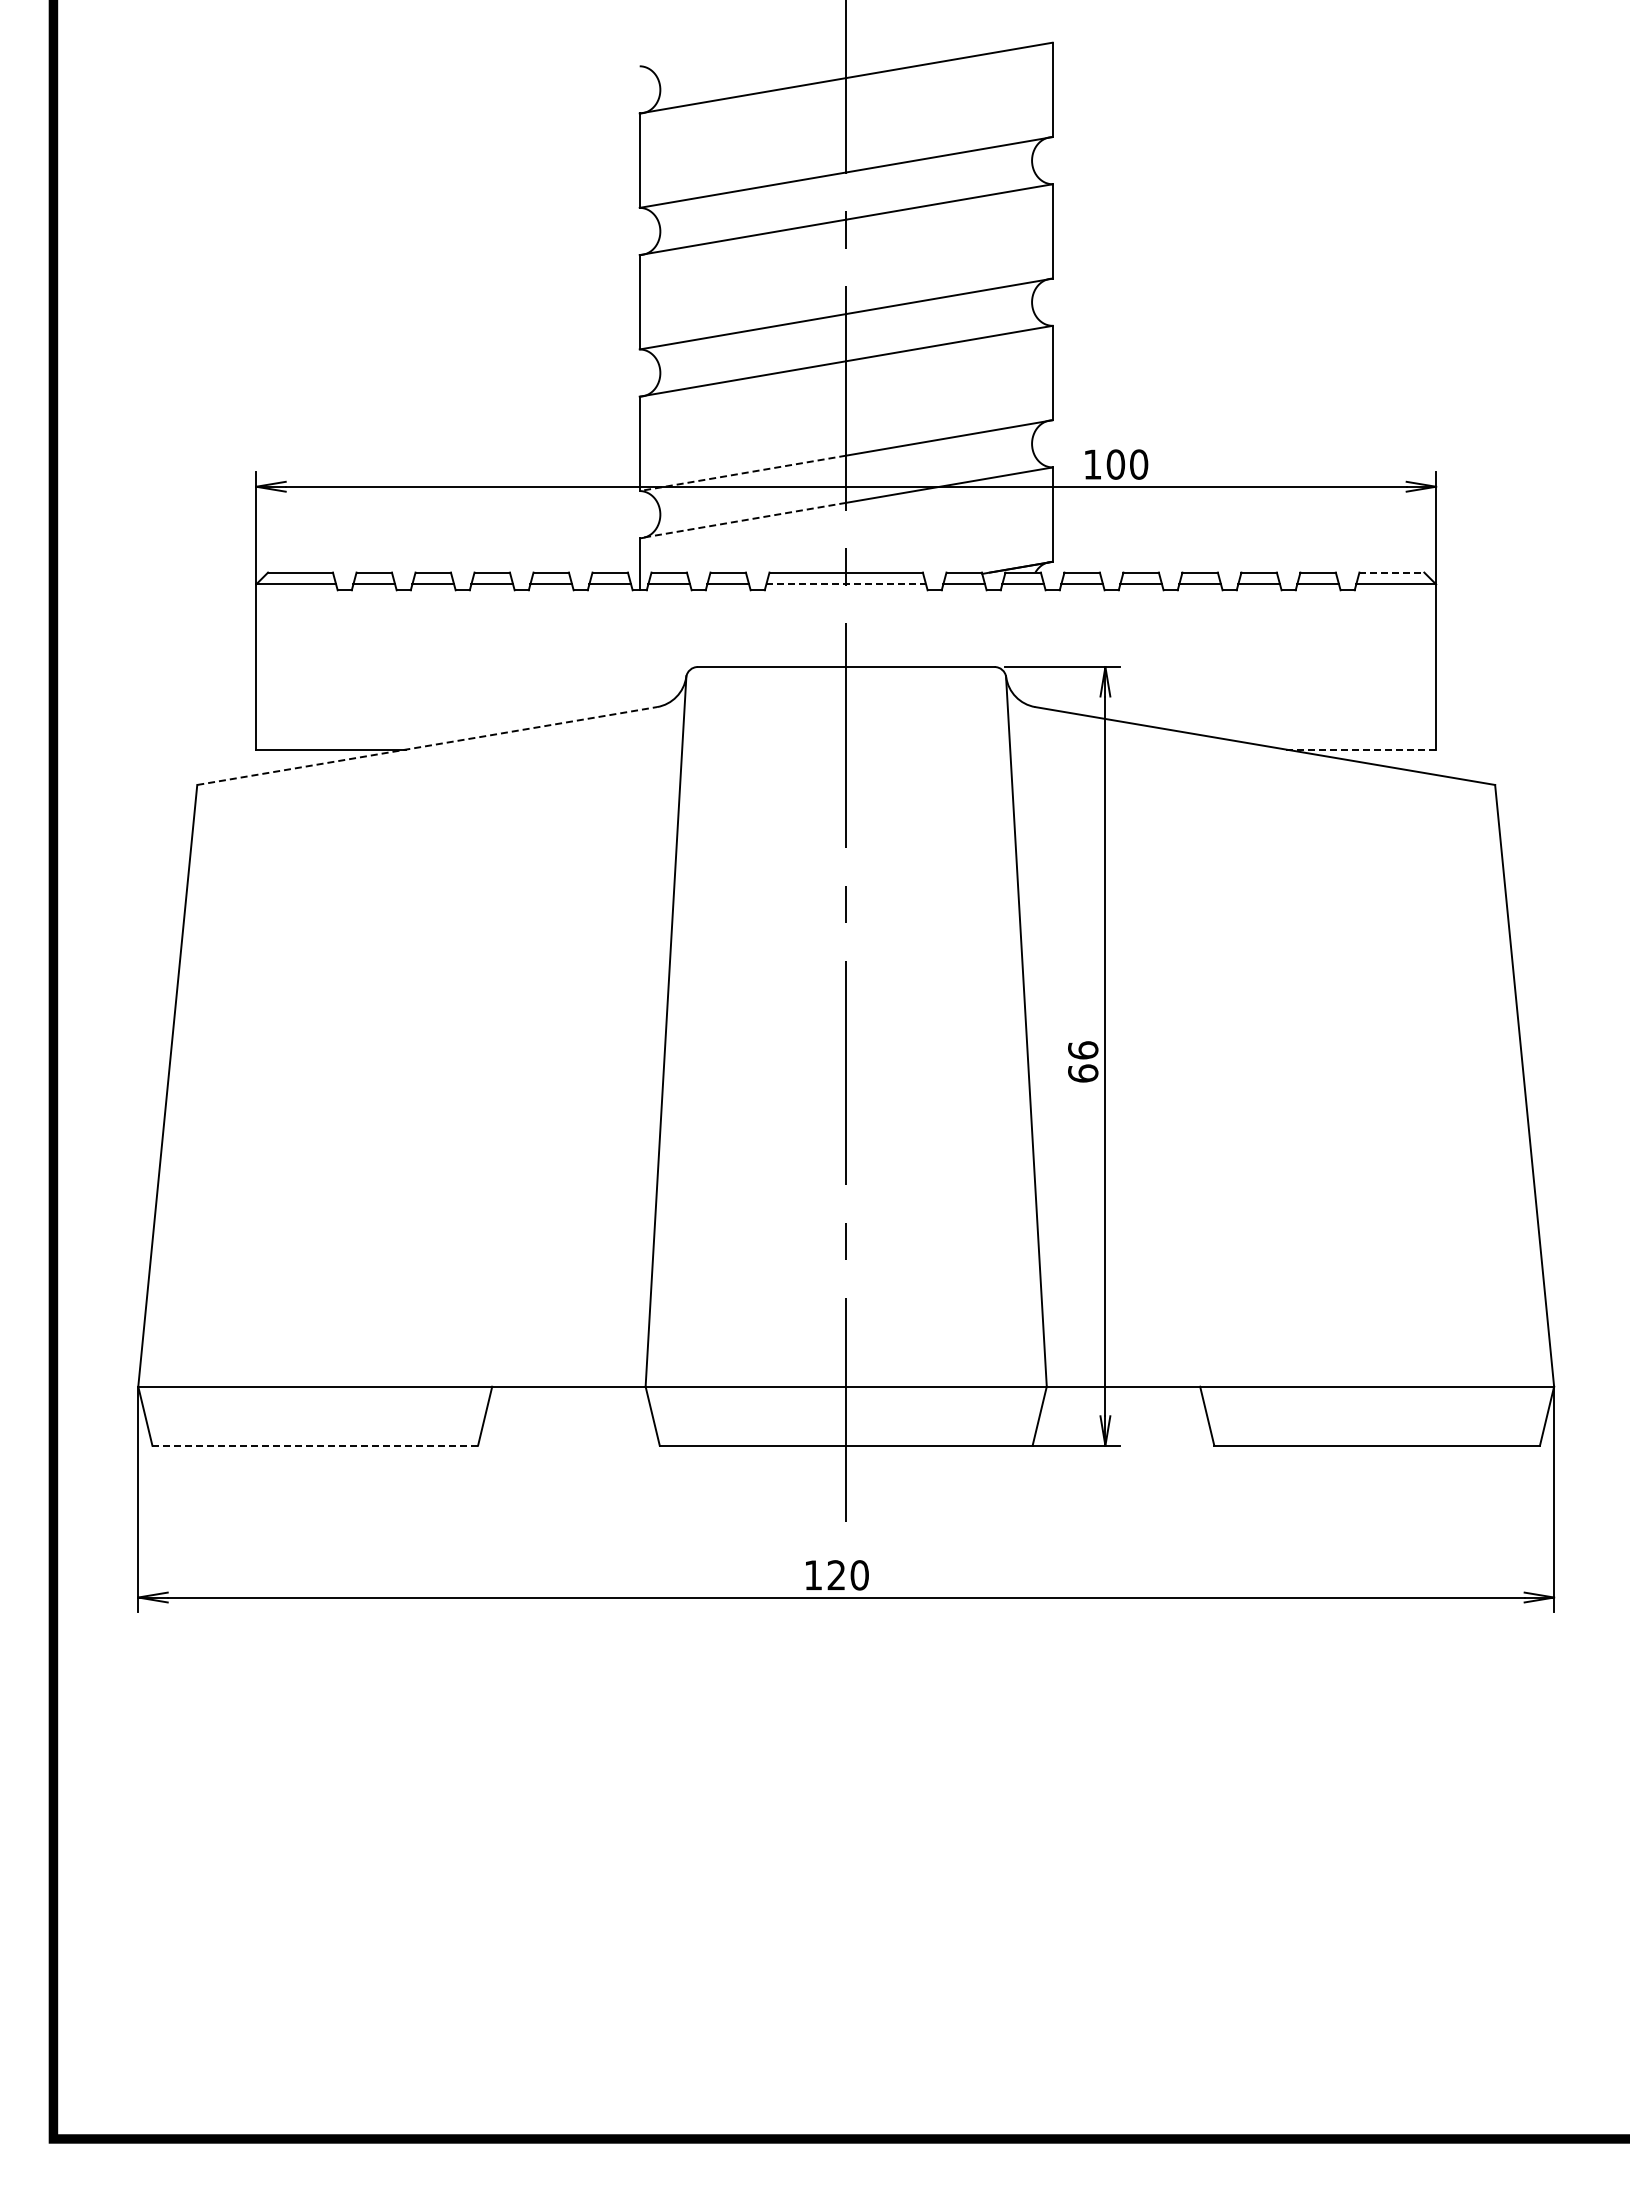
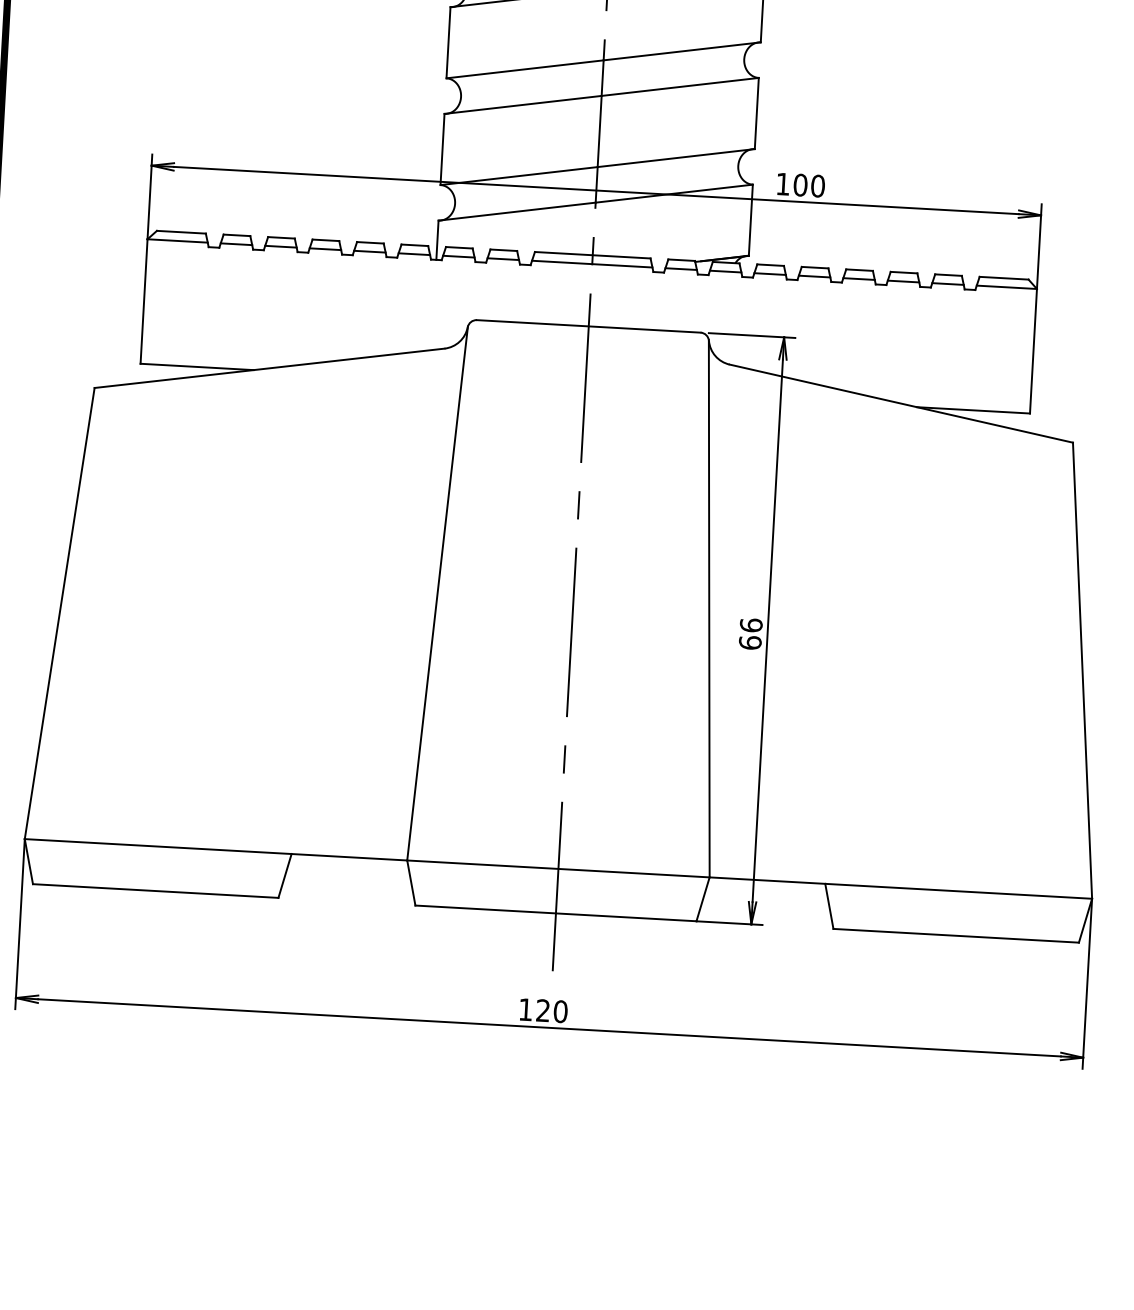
line: (742, 473) -> (518, 176), dashed -> solid
line: (742, 520) -> (516, 211), dashed -> solid
line: (1392, 572) -> (1004, 278), dashed -> solid
line: (846, 584) -> (592, 264), dashed -> solid
line: (427, 745) -> (269, 367), dashed -> solid
line: (1361, 749) -> (973, 410), dashed -> solid
line: (315, 1445) -> (155, 890), dashed -> solid

